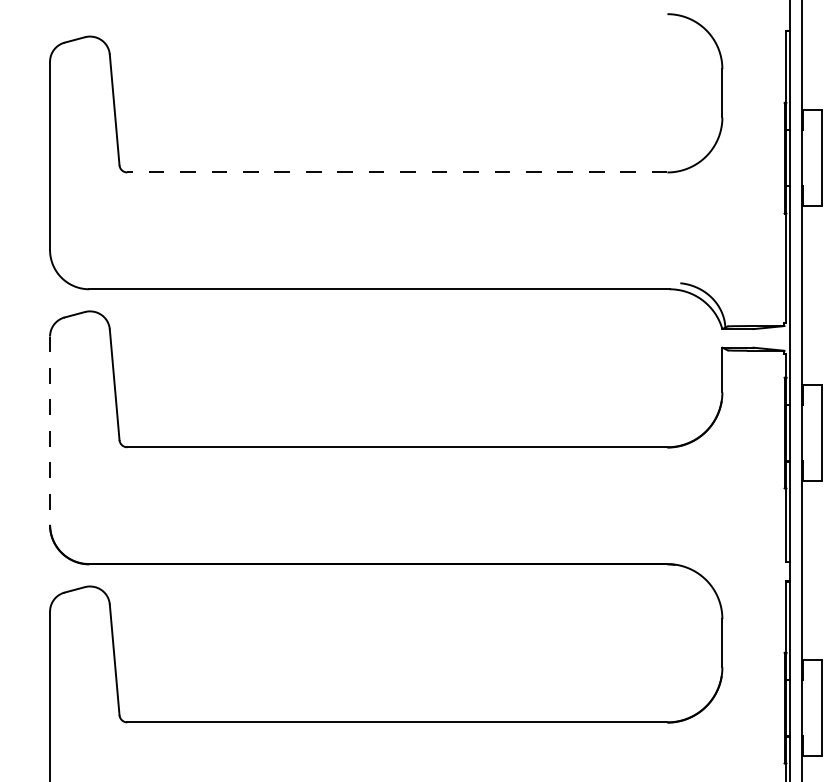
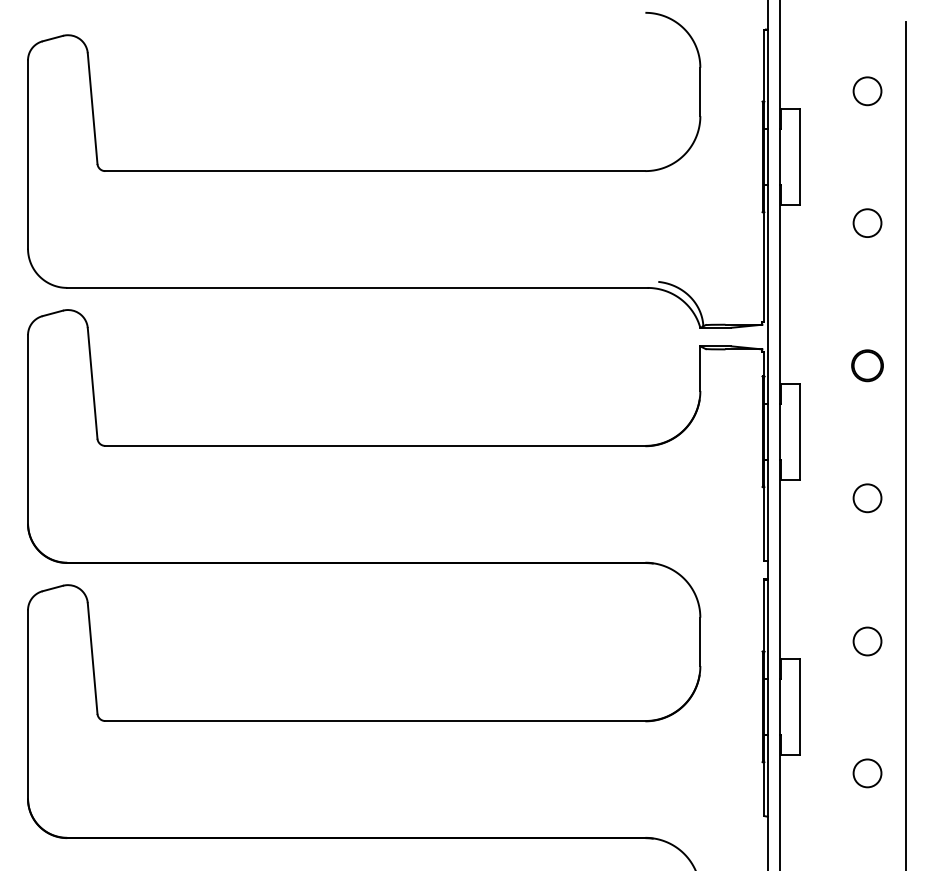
line: (396, 172) -> (374, 171), dashed -> solid
line: (50, 430) -> (28, 429), dashed -> solid

